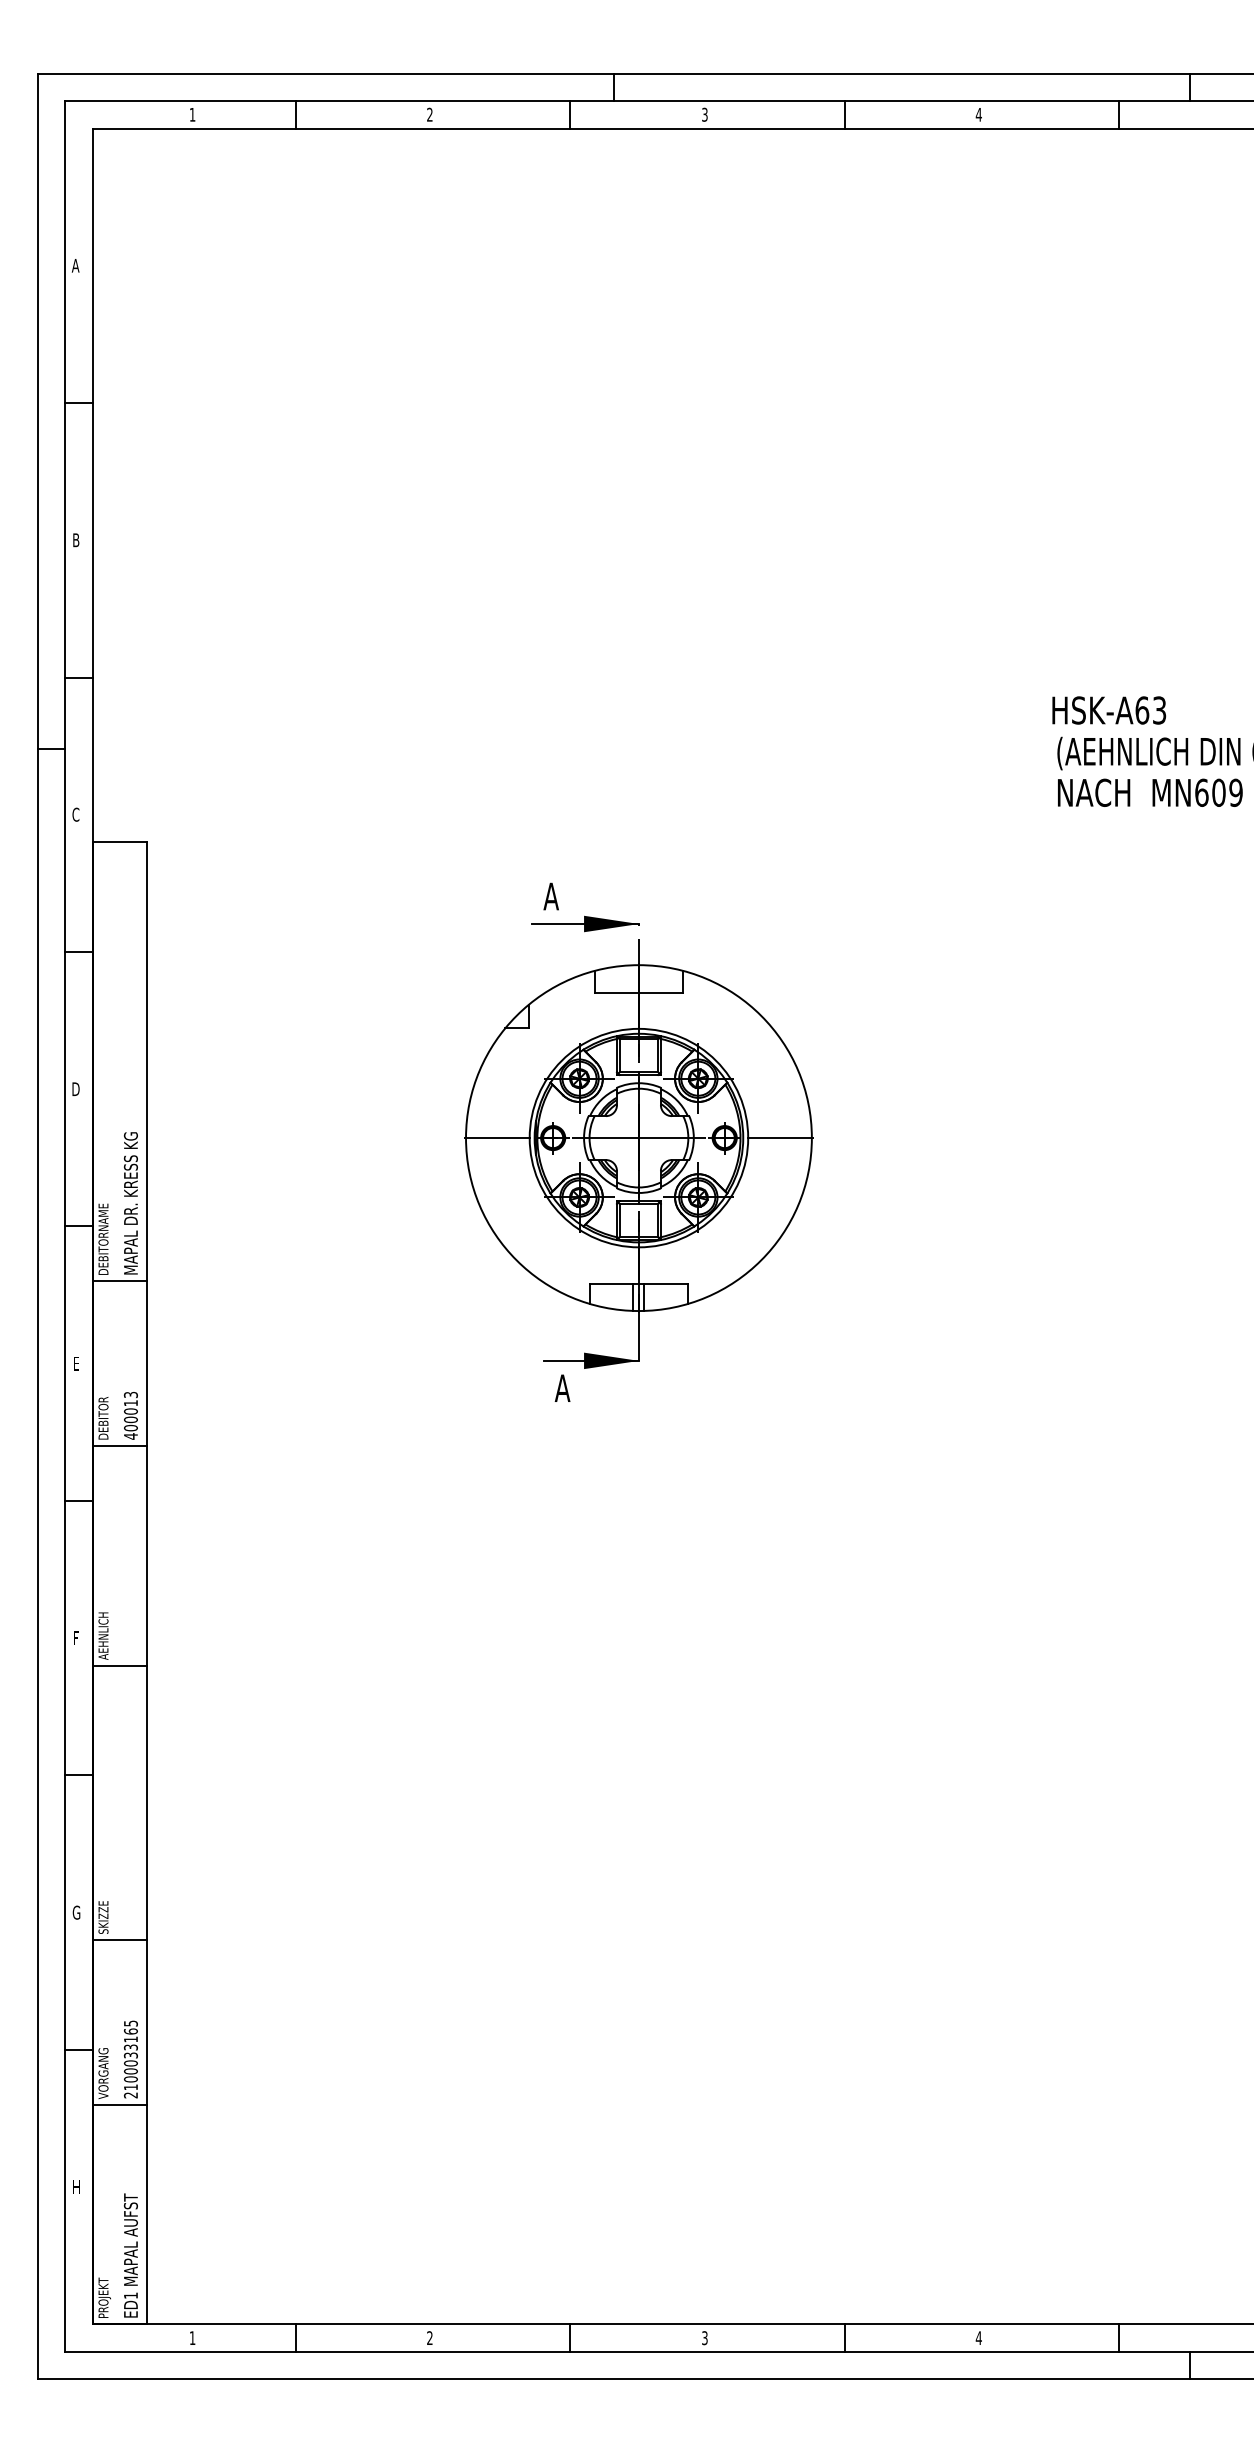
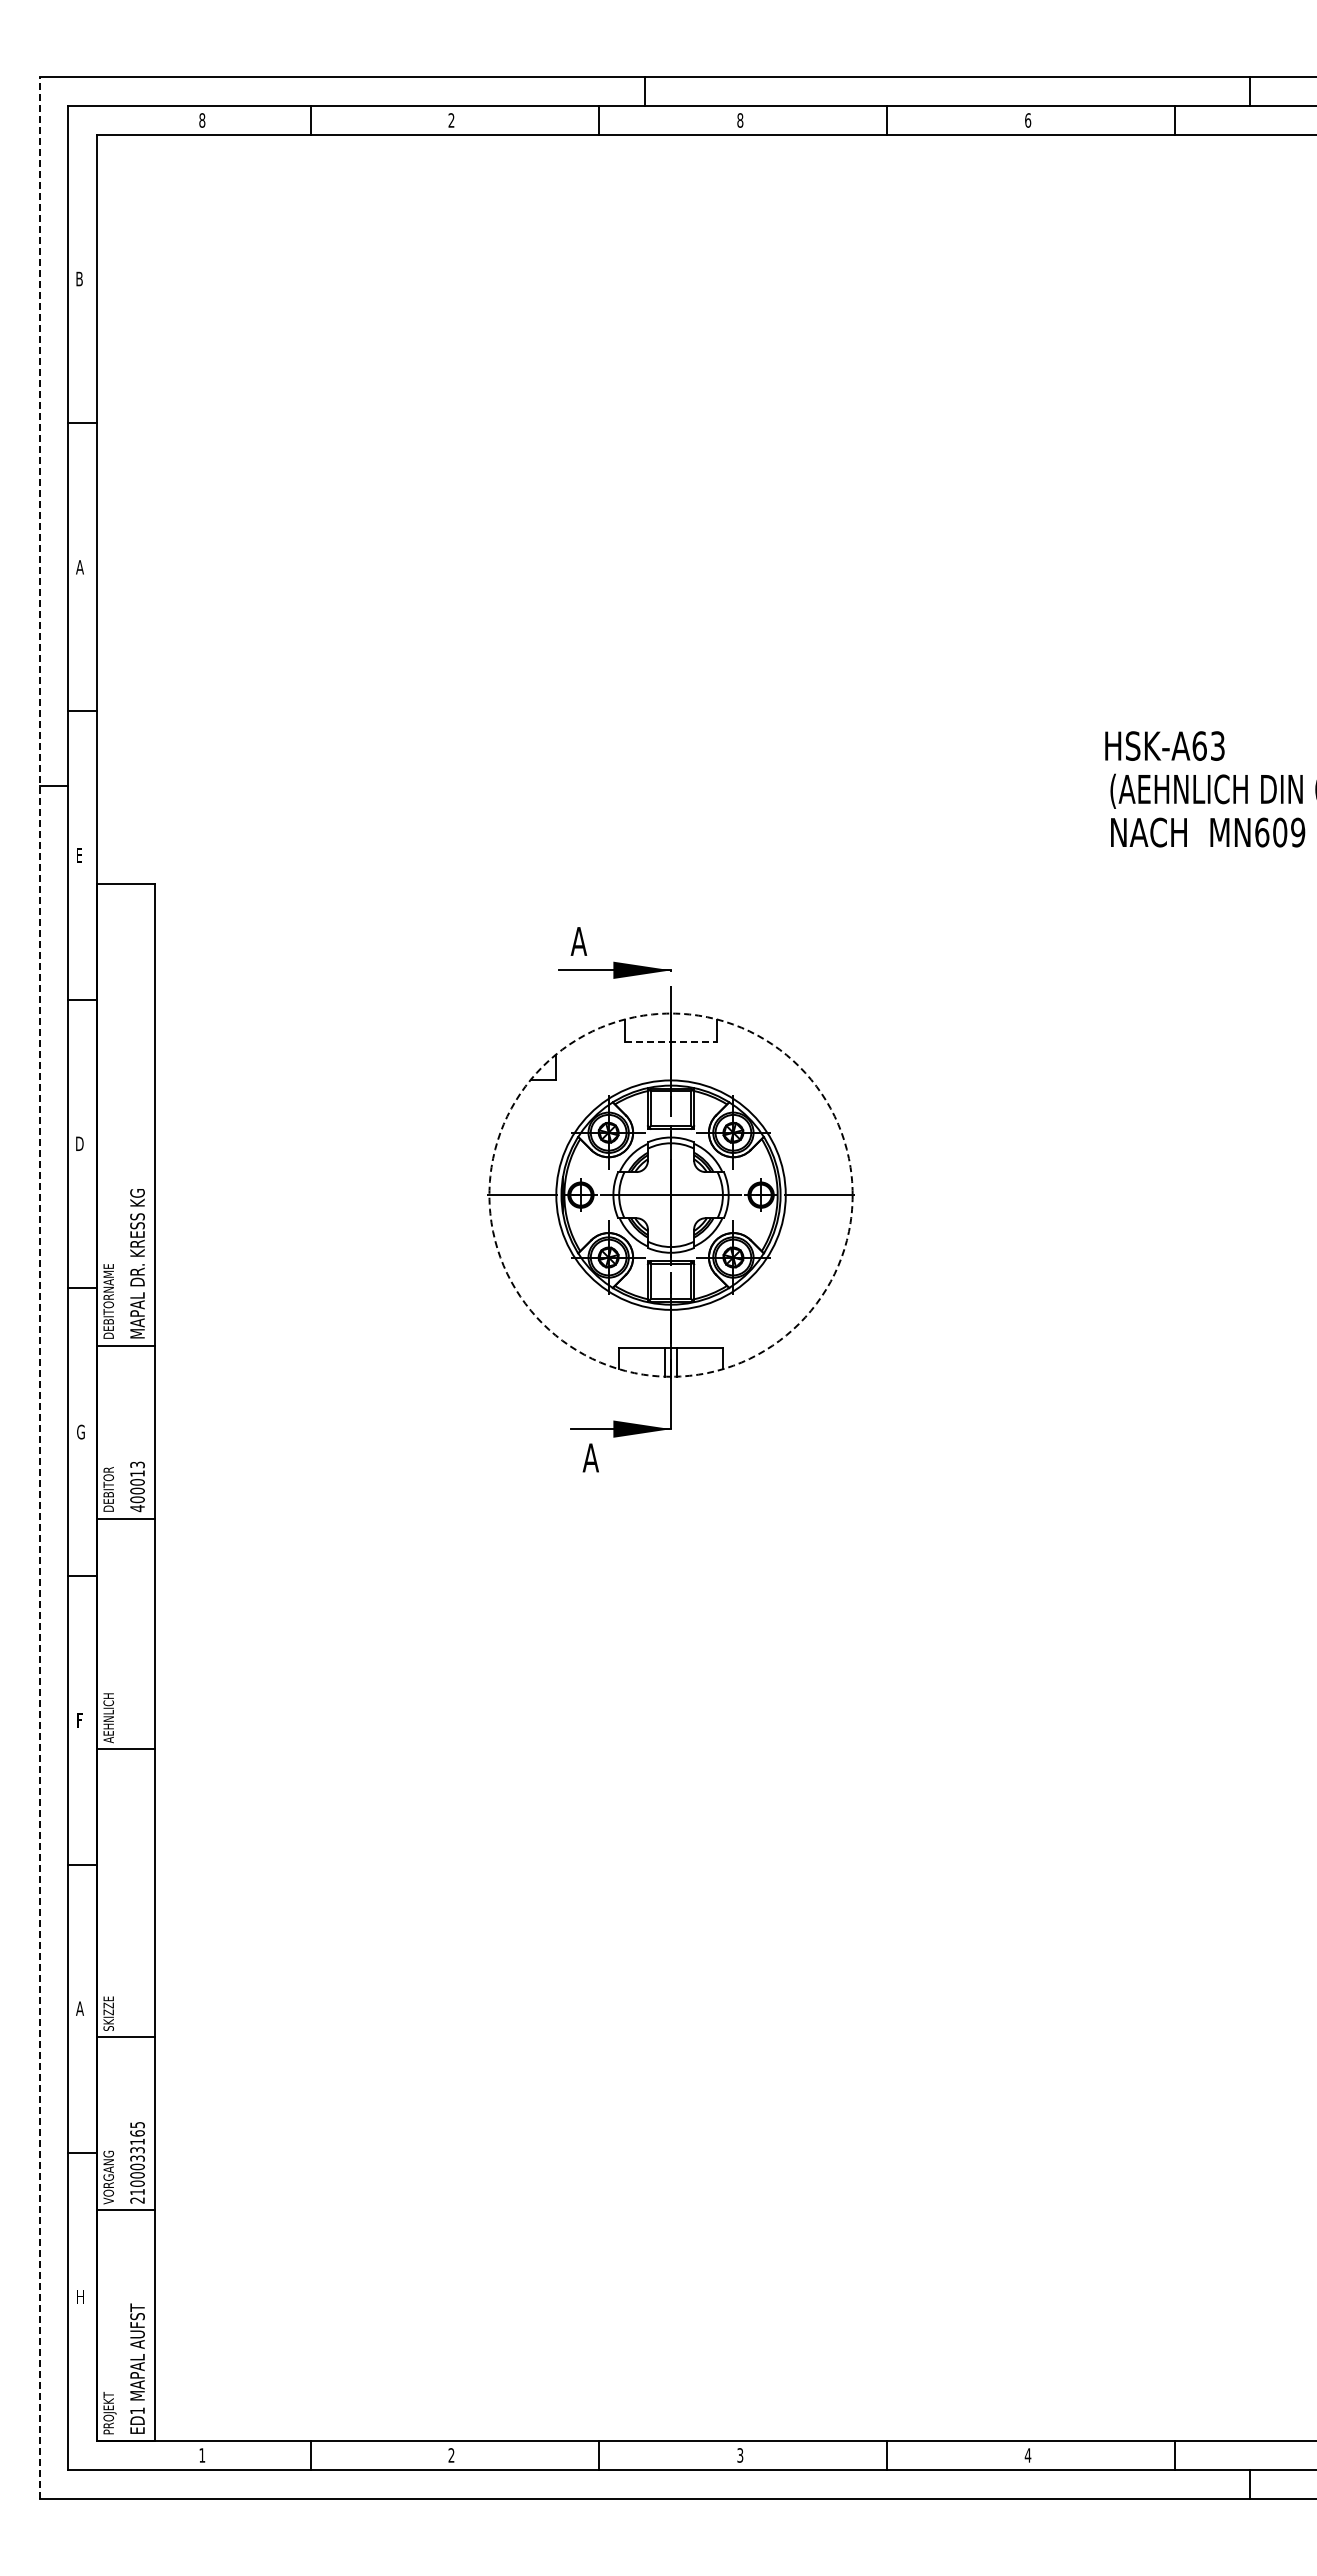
text: (192, 114) -> (202, 120), 1 -> 8
text: (705, 114) -> (740, 120), 3 -> 8
text: (978, 114) -> (1027, 120), 4 -> 6
text: (75, 265) -> (79, 278), A -> B
text: (75, 540) -> (79, 567), B -> A
text: (75, 814) -> (79, 855), C -> E
line: (639, 992) -> (671, 1042), solid -> dashed
circle: (638, 1137) -> (670, 1194), solid -> dashed
line: (37, 1226) -> (39, 1287), solid -> dashed
text: (76, 1363) -> (80, 1431), E -> G
text: (76, 1912) -> (80, 2008), G -> A

